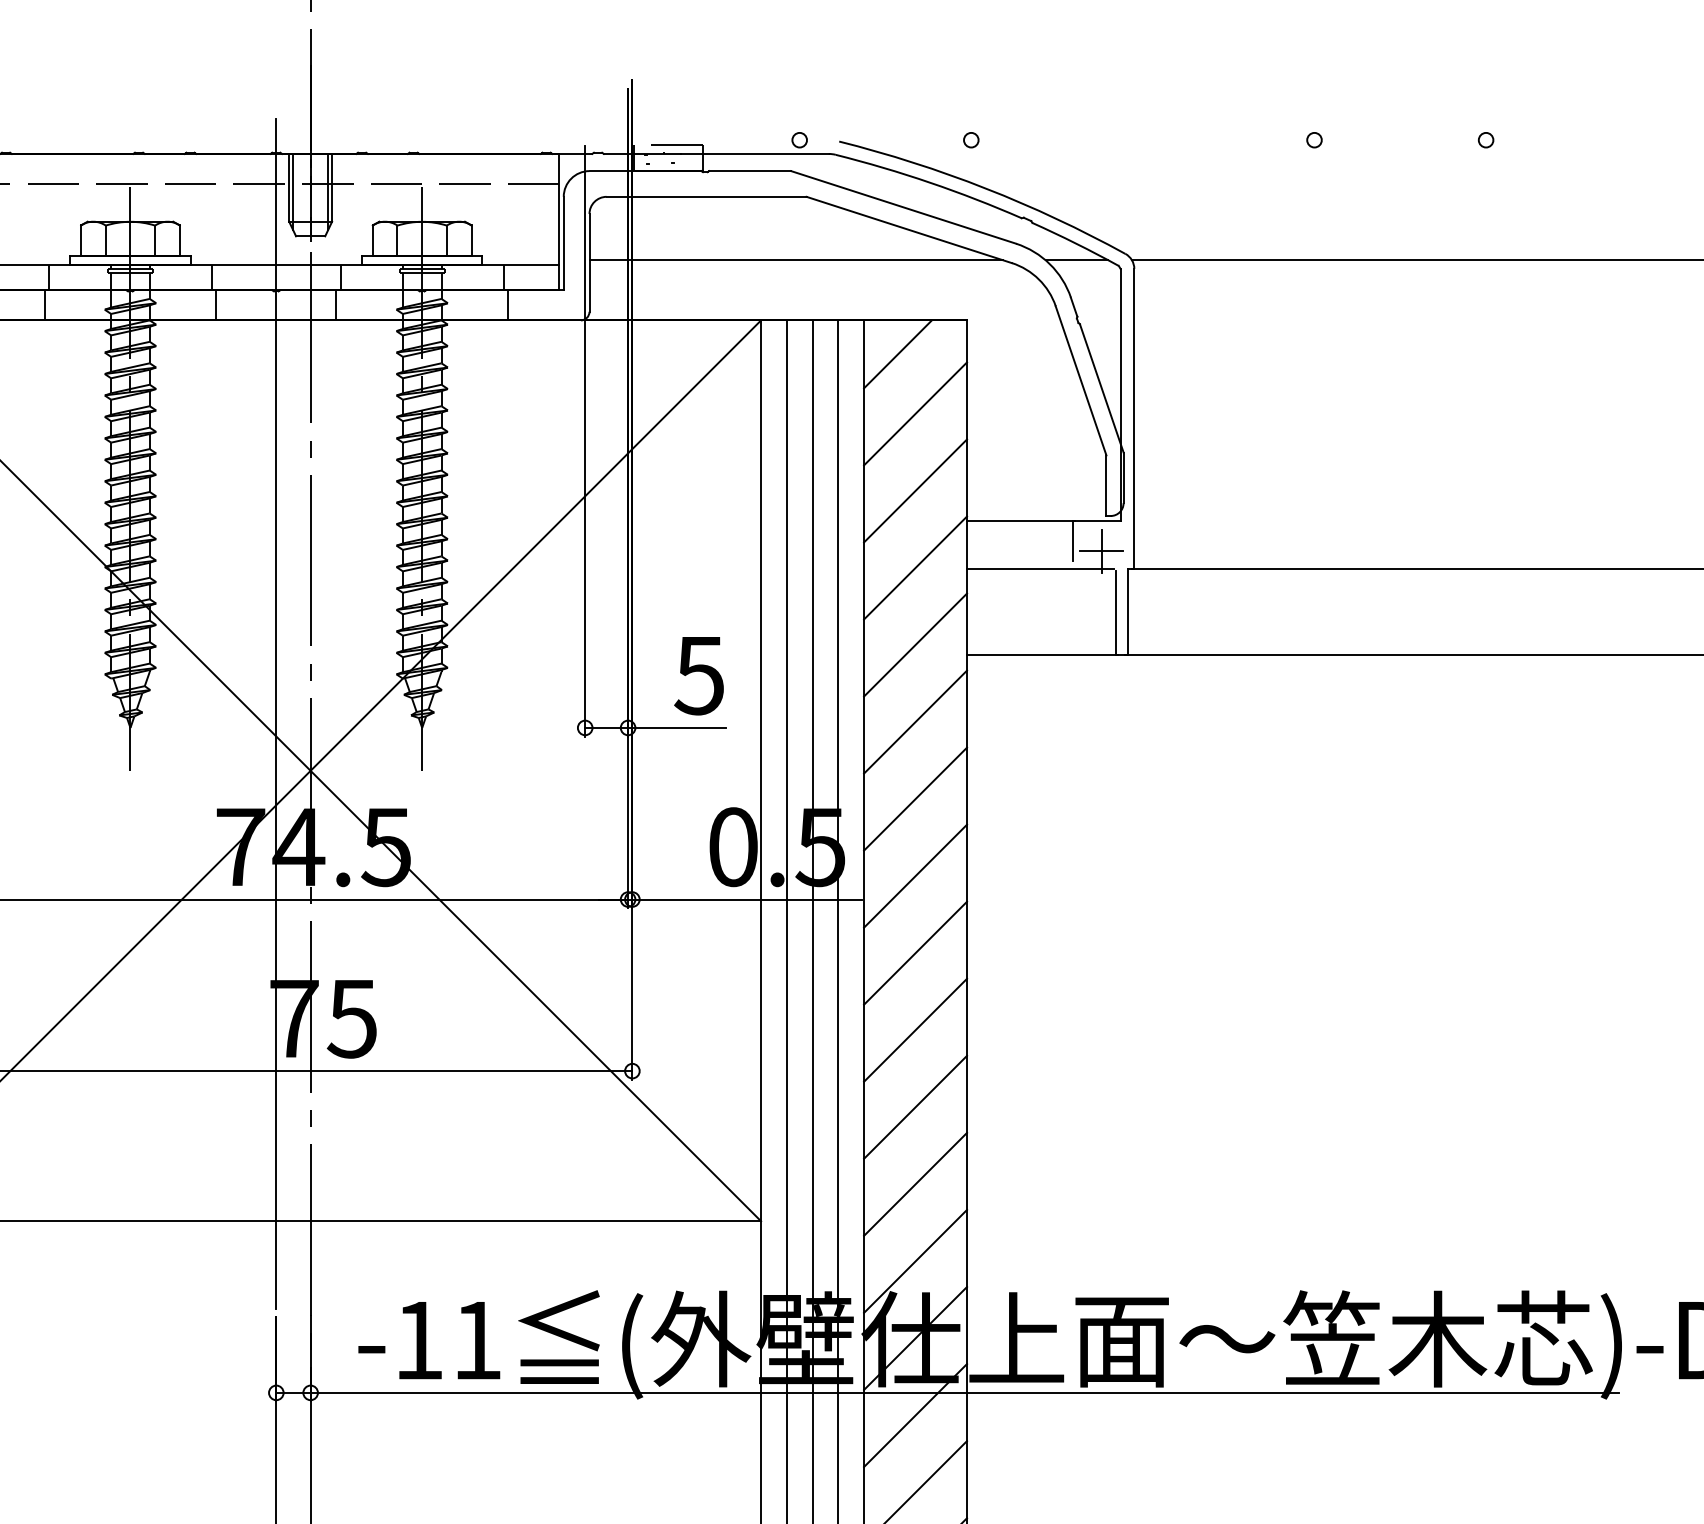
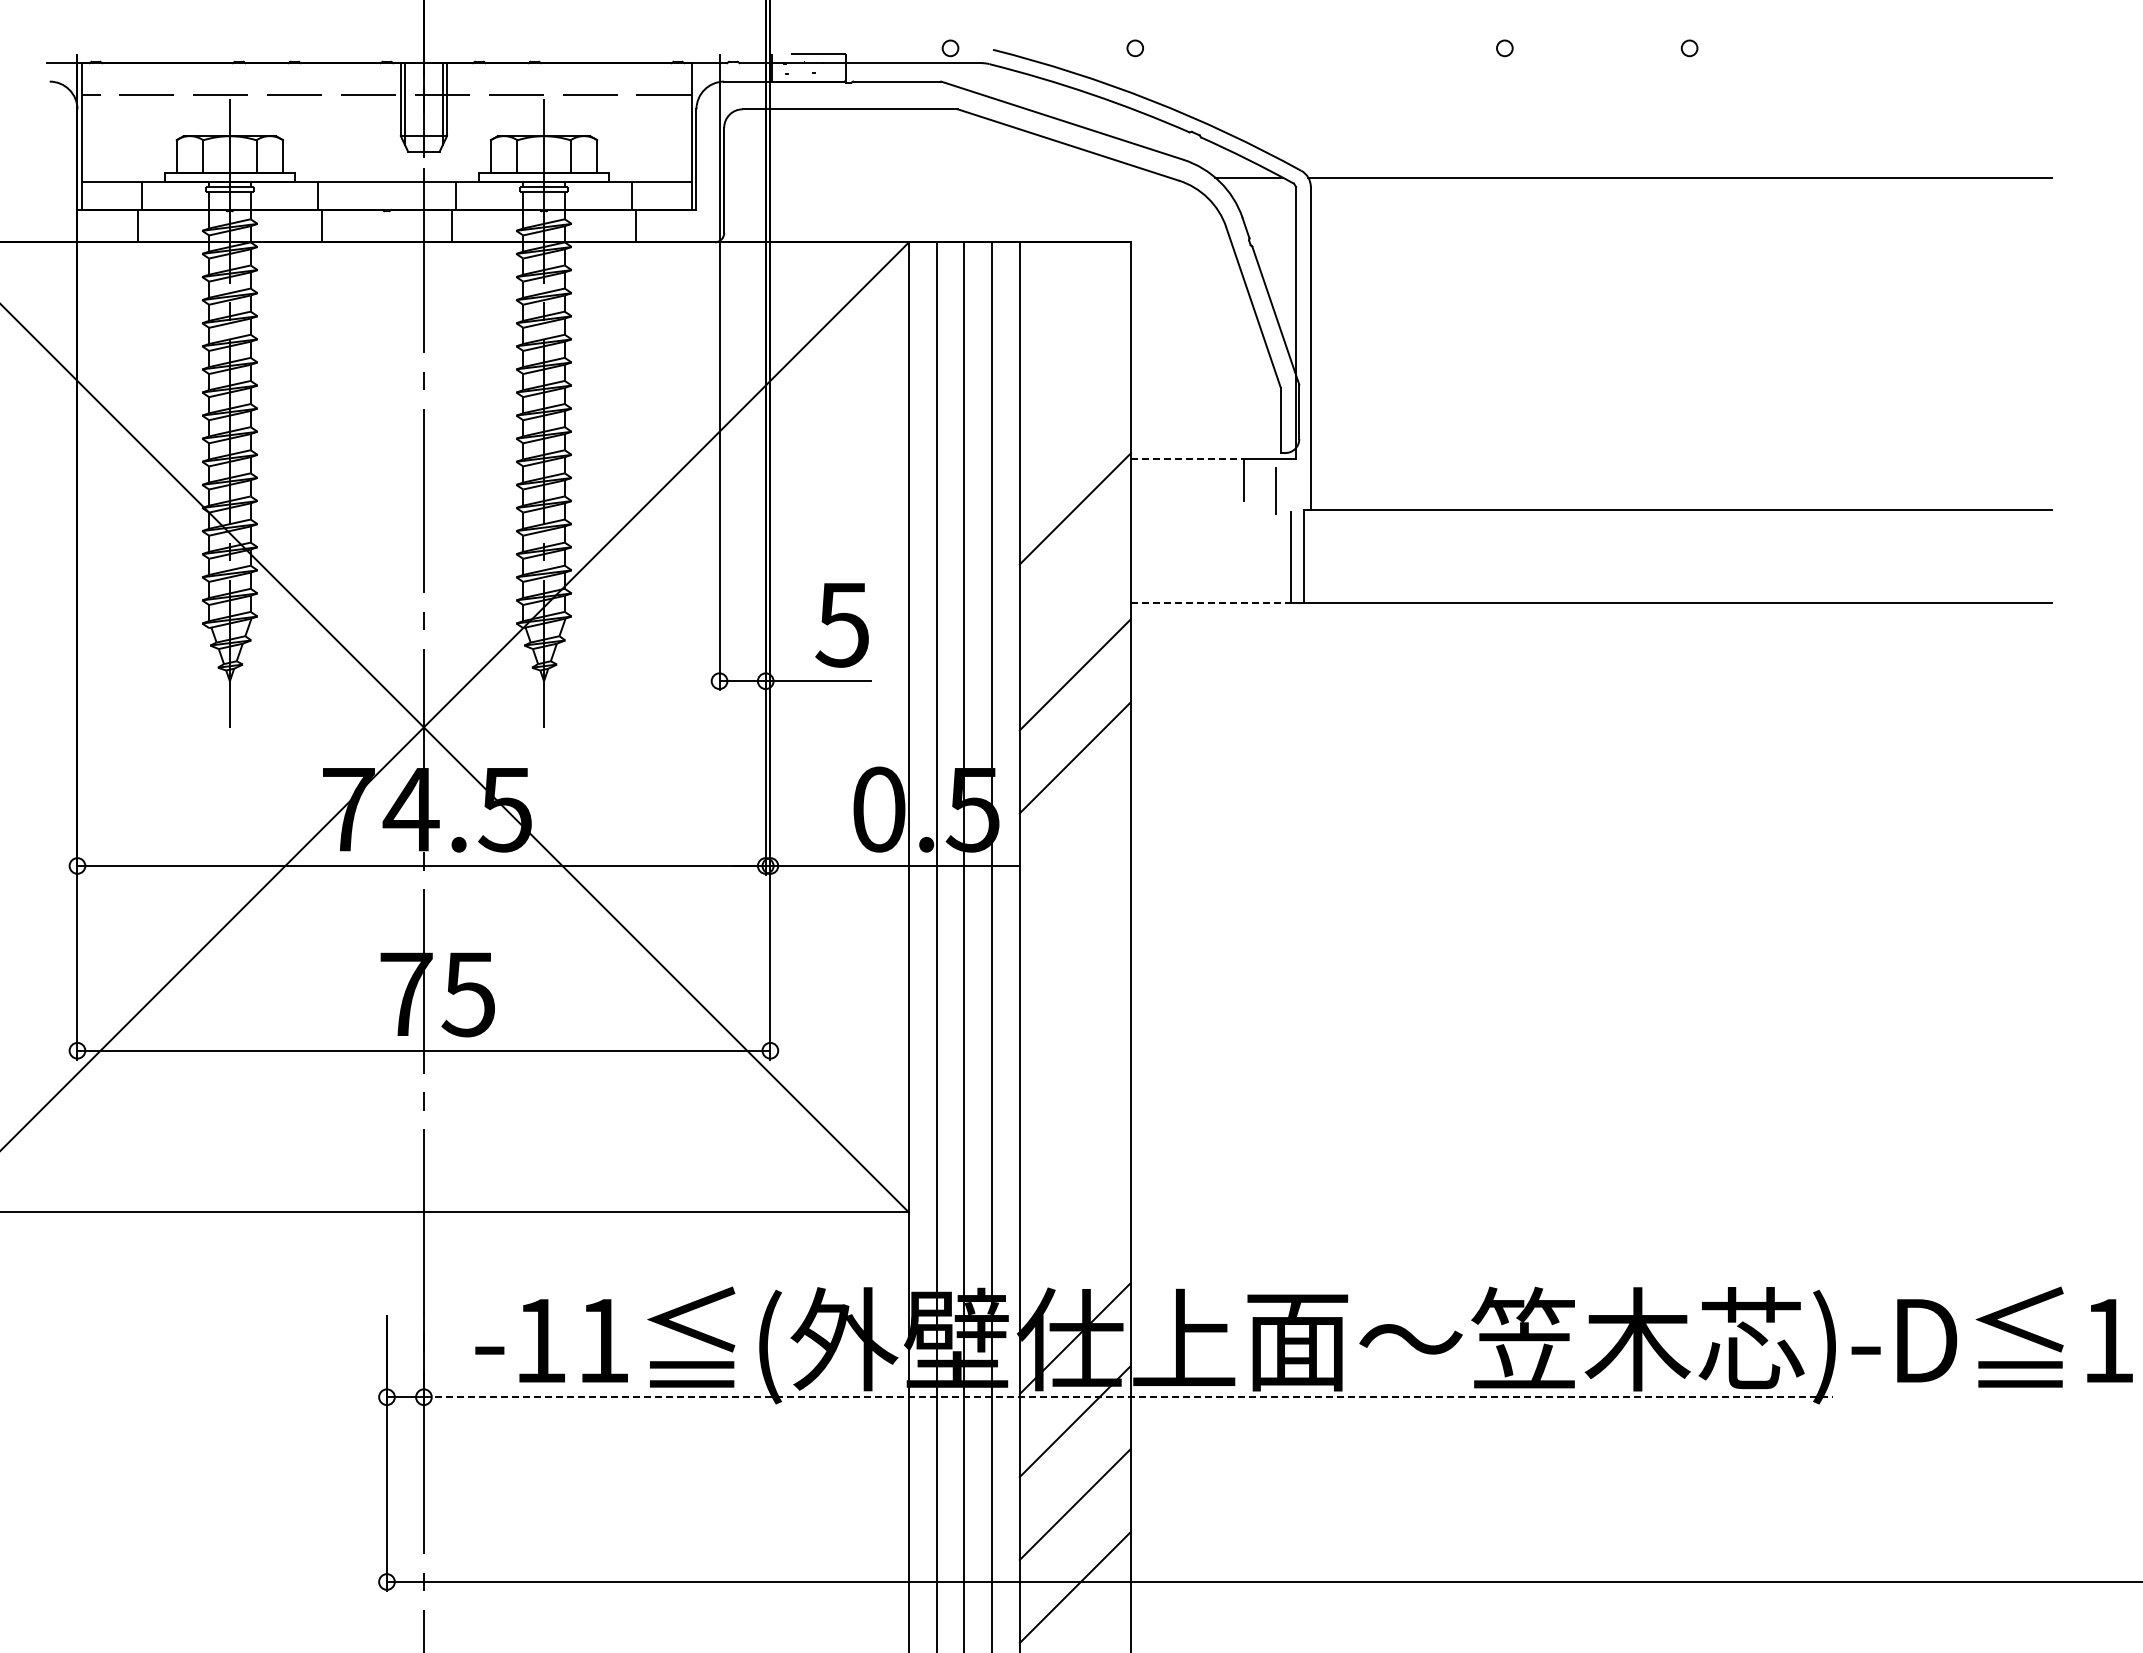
line: (795, 260) -> (946, 177), removed
line: (897, 353) -> (1055, 278), removed
line: (914, 413) -> (1074, 342), removed
line: (914, 490) -> (1074, 425), removed
line: (1021, 521) -> (1189, 458), solid -> dashed
line: (1101, 550) -> (1275, 490), removed
line: (1040, 569) -> (1209, 510), removed
line: (914, 644) -> (1074, 591), removed
line: (1042, 654) -> (1212, 602), solid -> dashed
line: (275, 713) -> (386, 665), removed
line: (914, 875) -> (1074, 840), removed
line: (914, 952) -> (1074, 923), removed
line: (914, 1030) -> (1074, 1006), removed
line: (914, 1107) -> (1074, 1089), removed
line: (914, 1184) -> (1074, 1172), removed
line: (914, 1261) -> (1074, 1255), removed
line: (964, 1393) -> (1128, 1397), solid -> dashed

